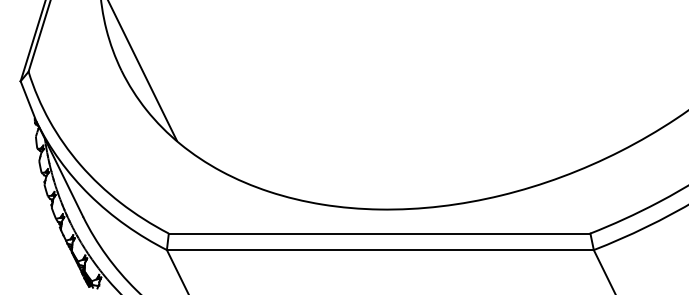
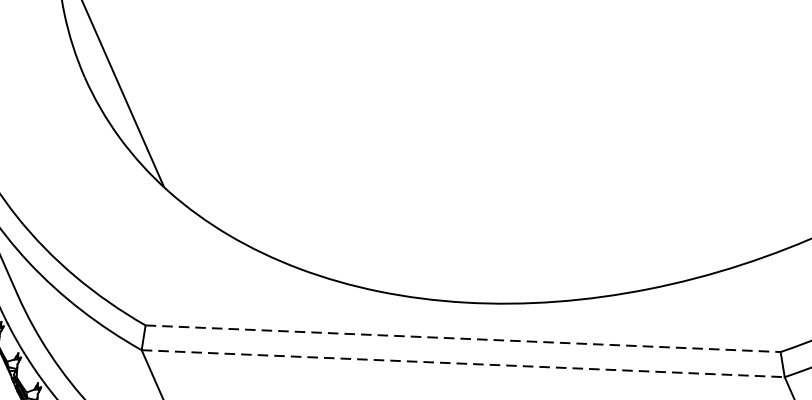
line: (379, 233) -> (462, 338), solid -> dashed
line: (380, 250) -> (463, 364), solid -> dashed

